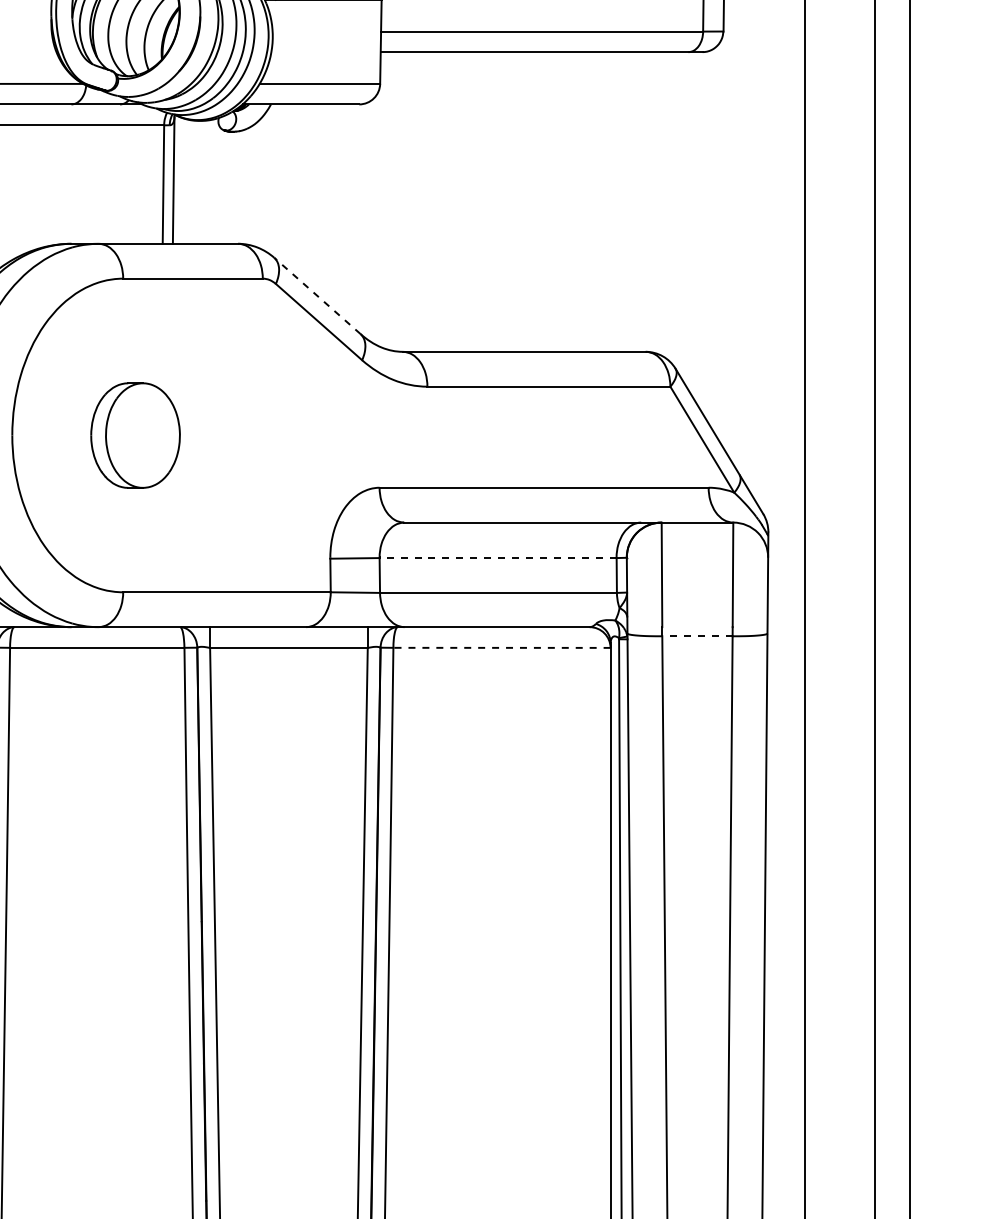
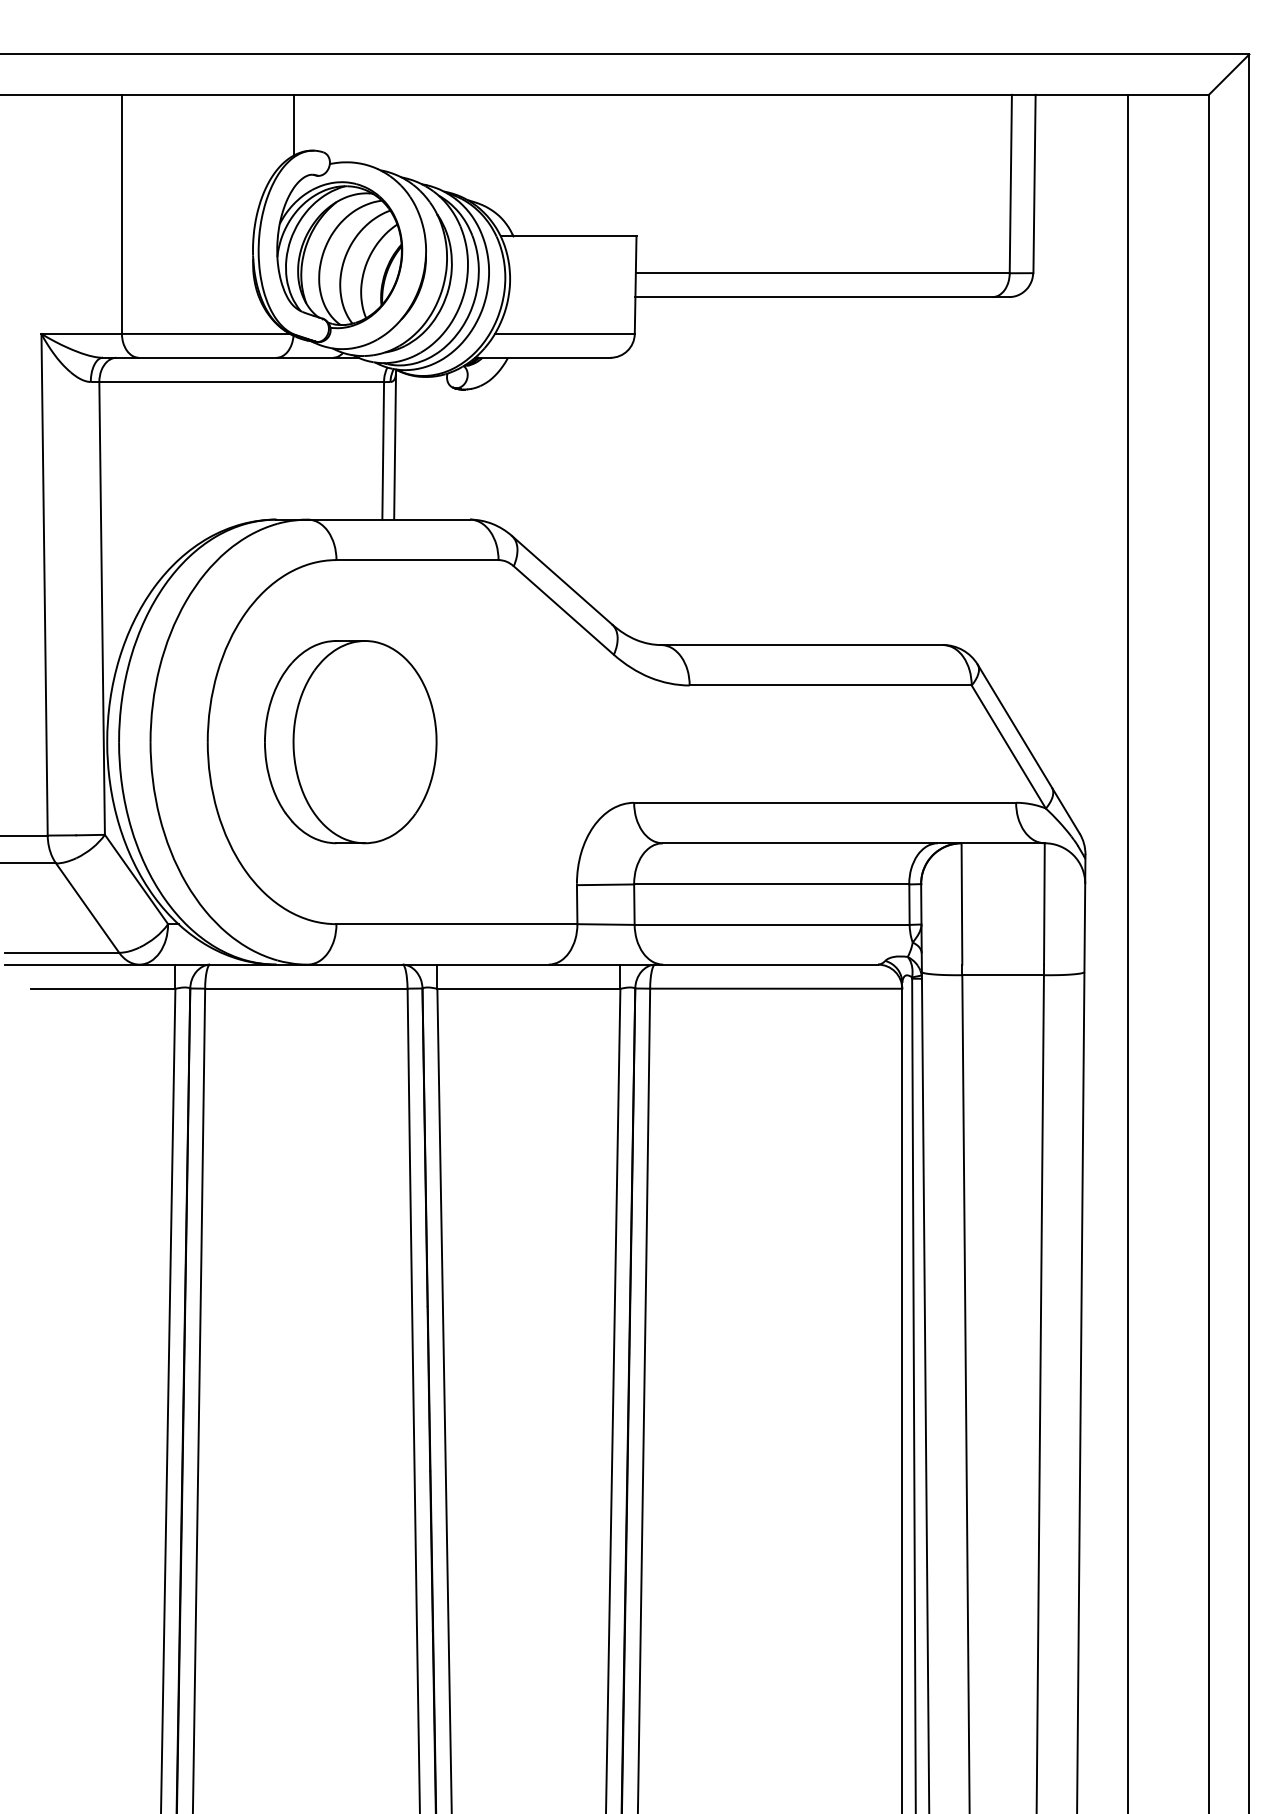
line: (317, 296) -> (561, 580), dashed -> solid
part: (135, 435) -> (350, 742), size x1.67
line: (497, 558) -> (771, 884), dashed -> solid
line: (697, 636) -> (1003, 975), dashed -> solid
line: (501, 647) -> (775, 988), dashed -> solid

